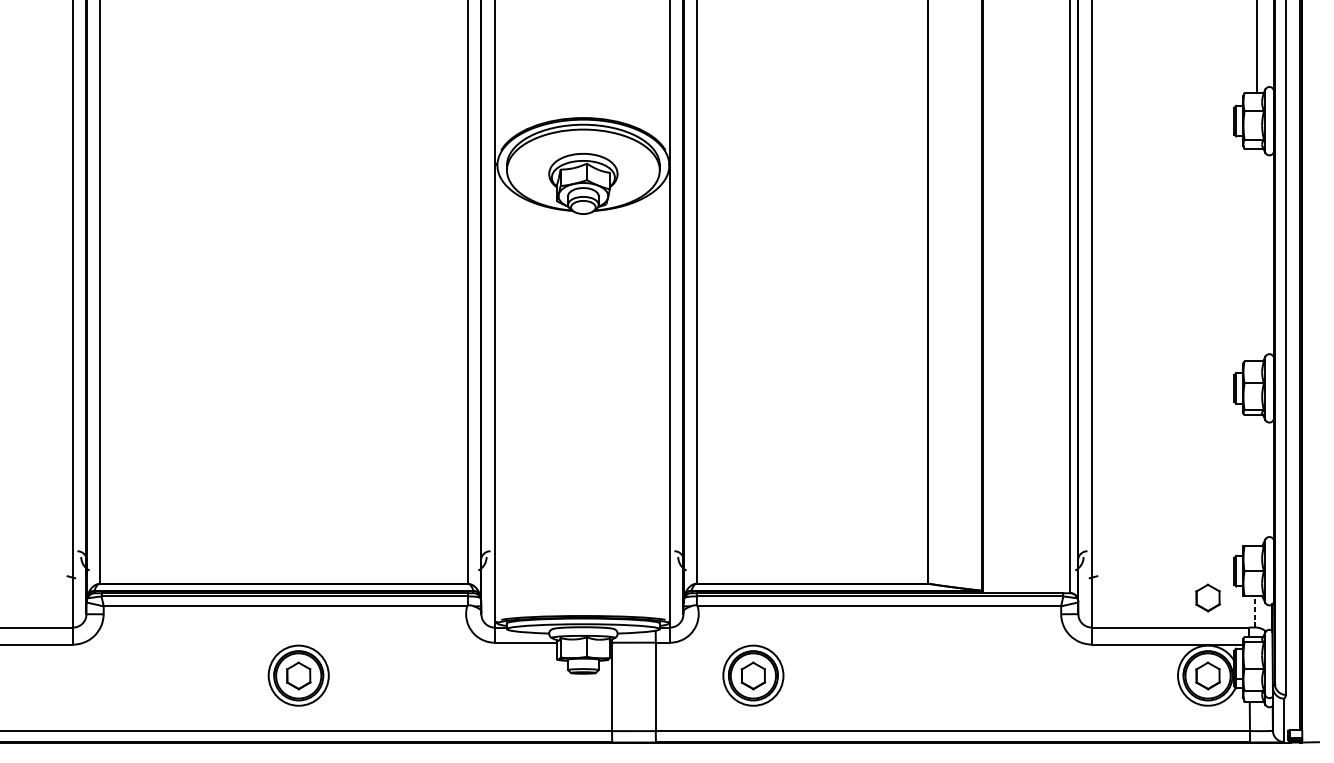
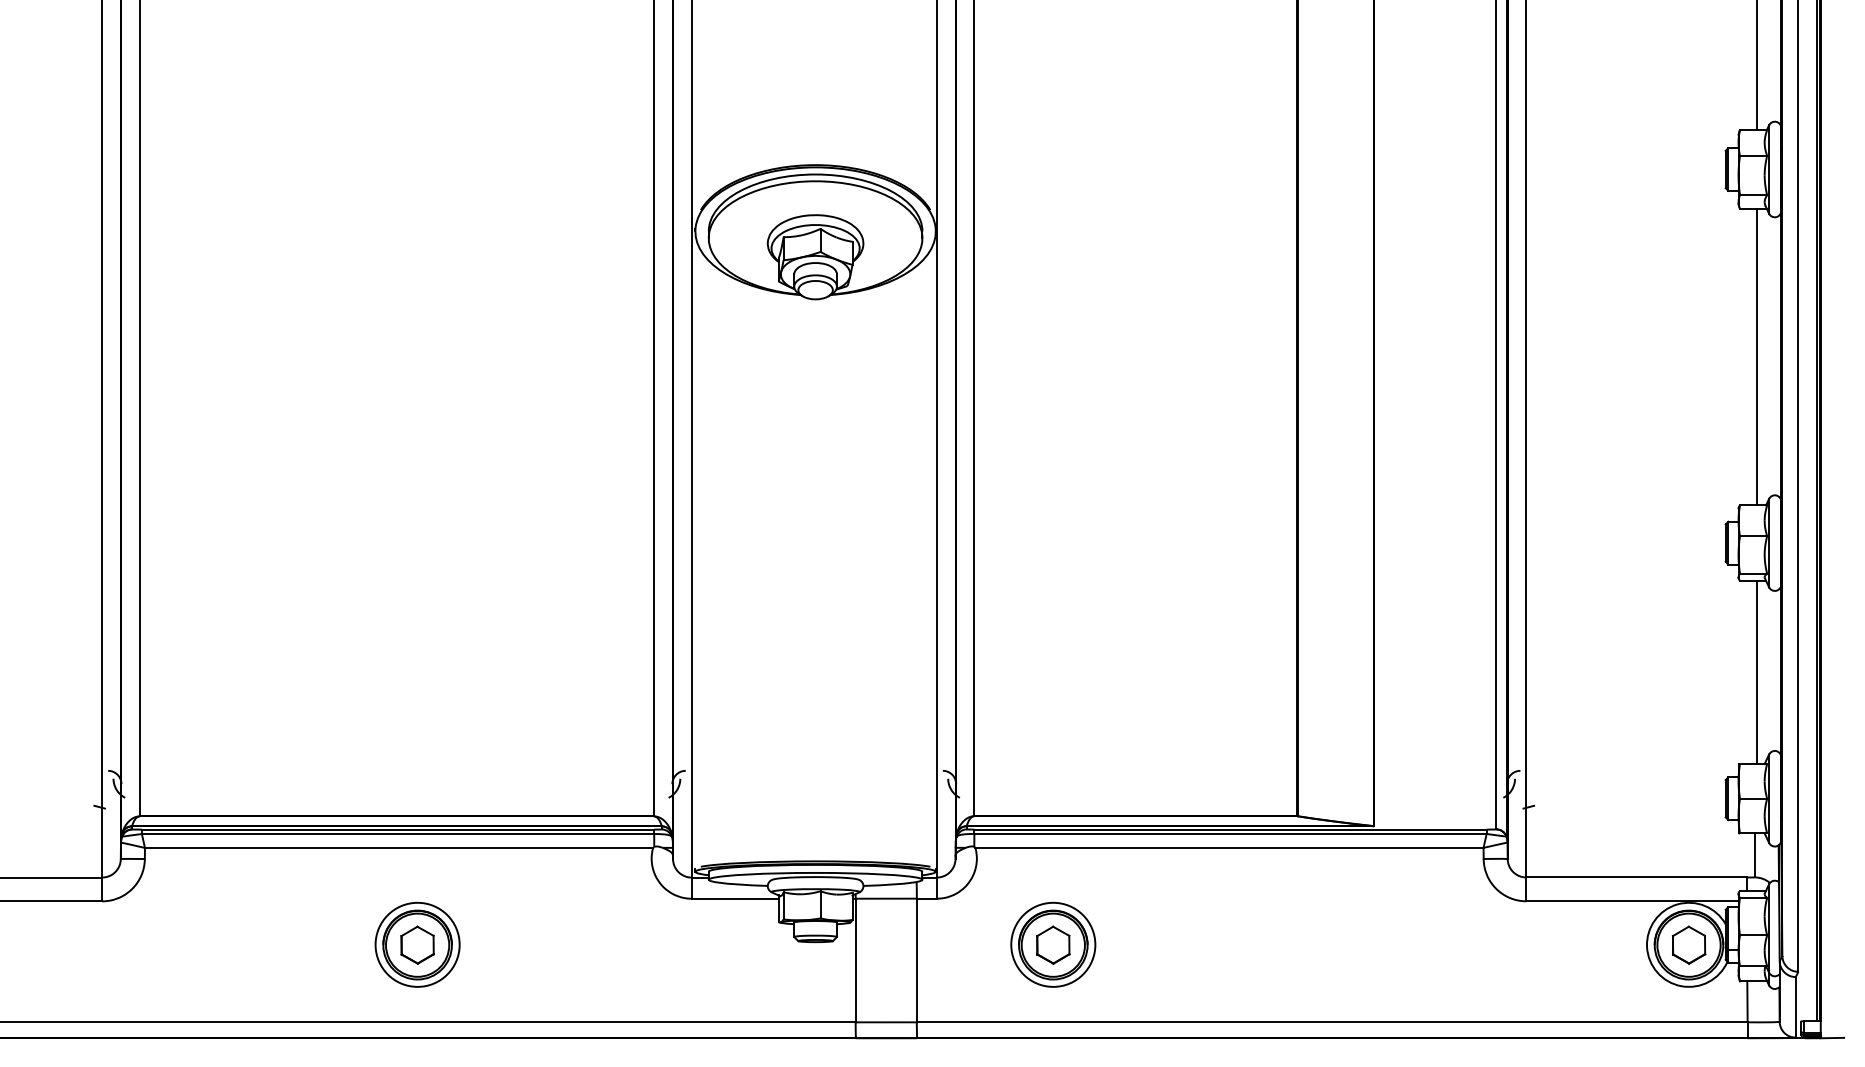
line: (1257, 254) -> (1757, 356), added
line: (1257, 480) -> (1757, 672), added
part: (1207, 597) -> (1688, 835), removed
line: (1254, 611) -> (1754, 855), dashed -> solid

